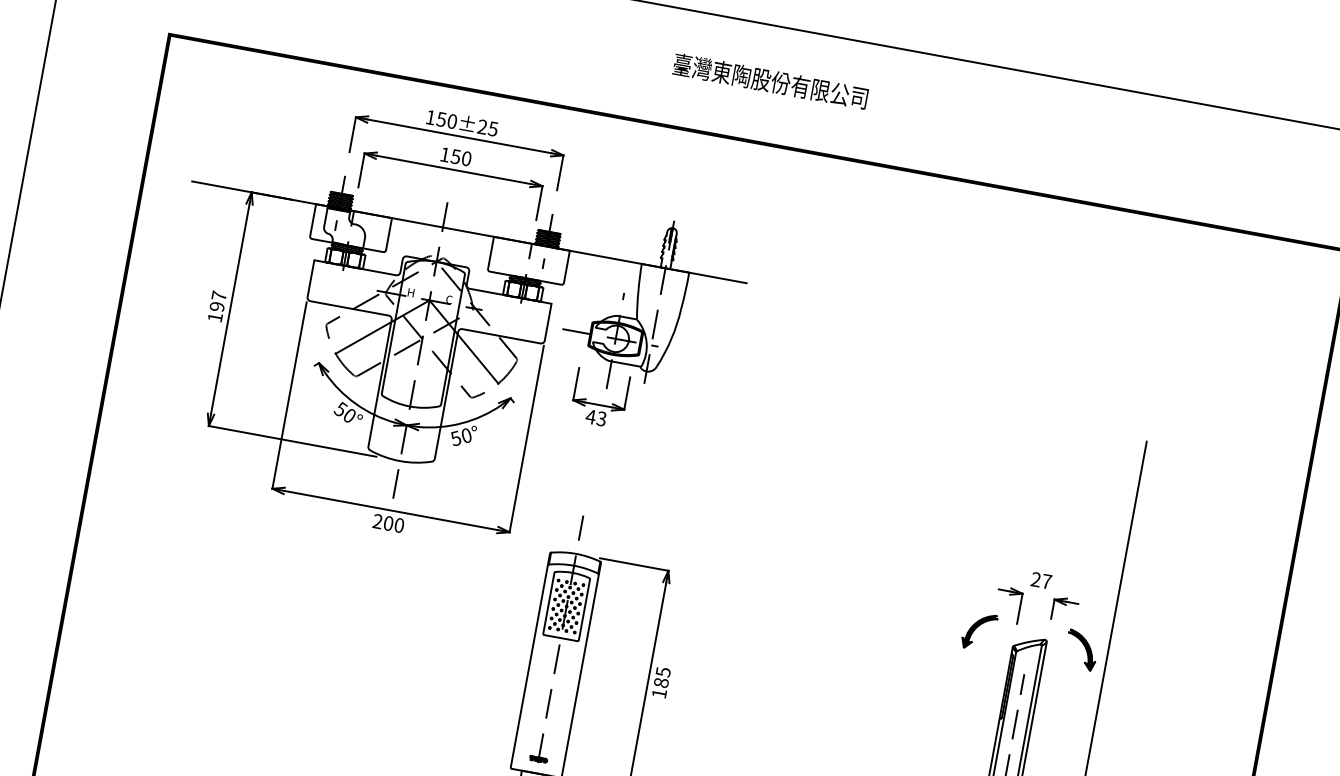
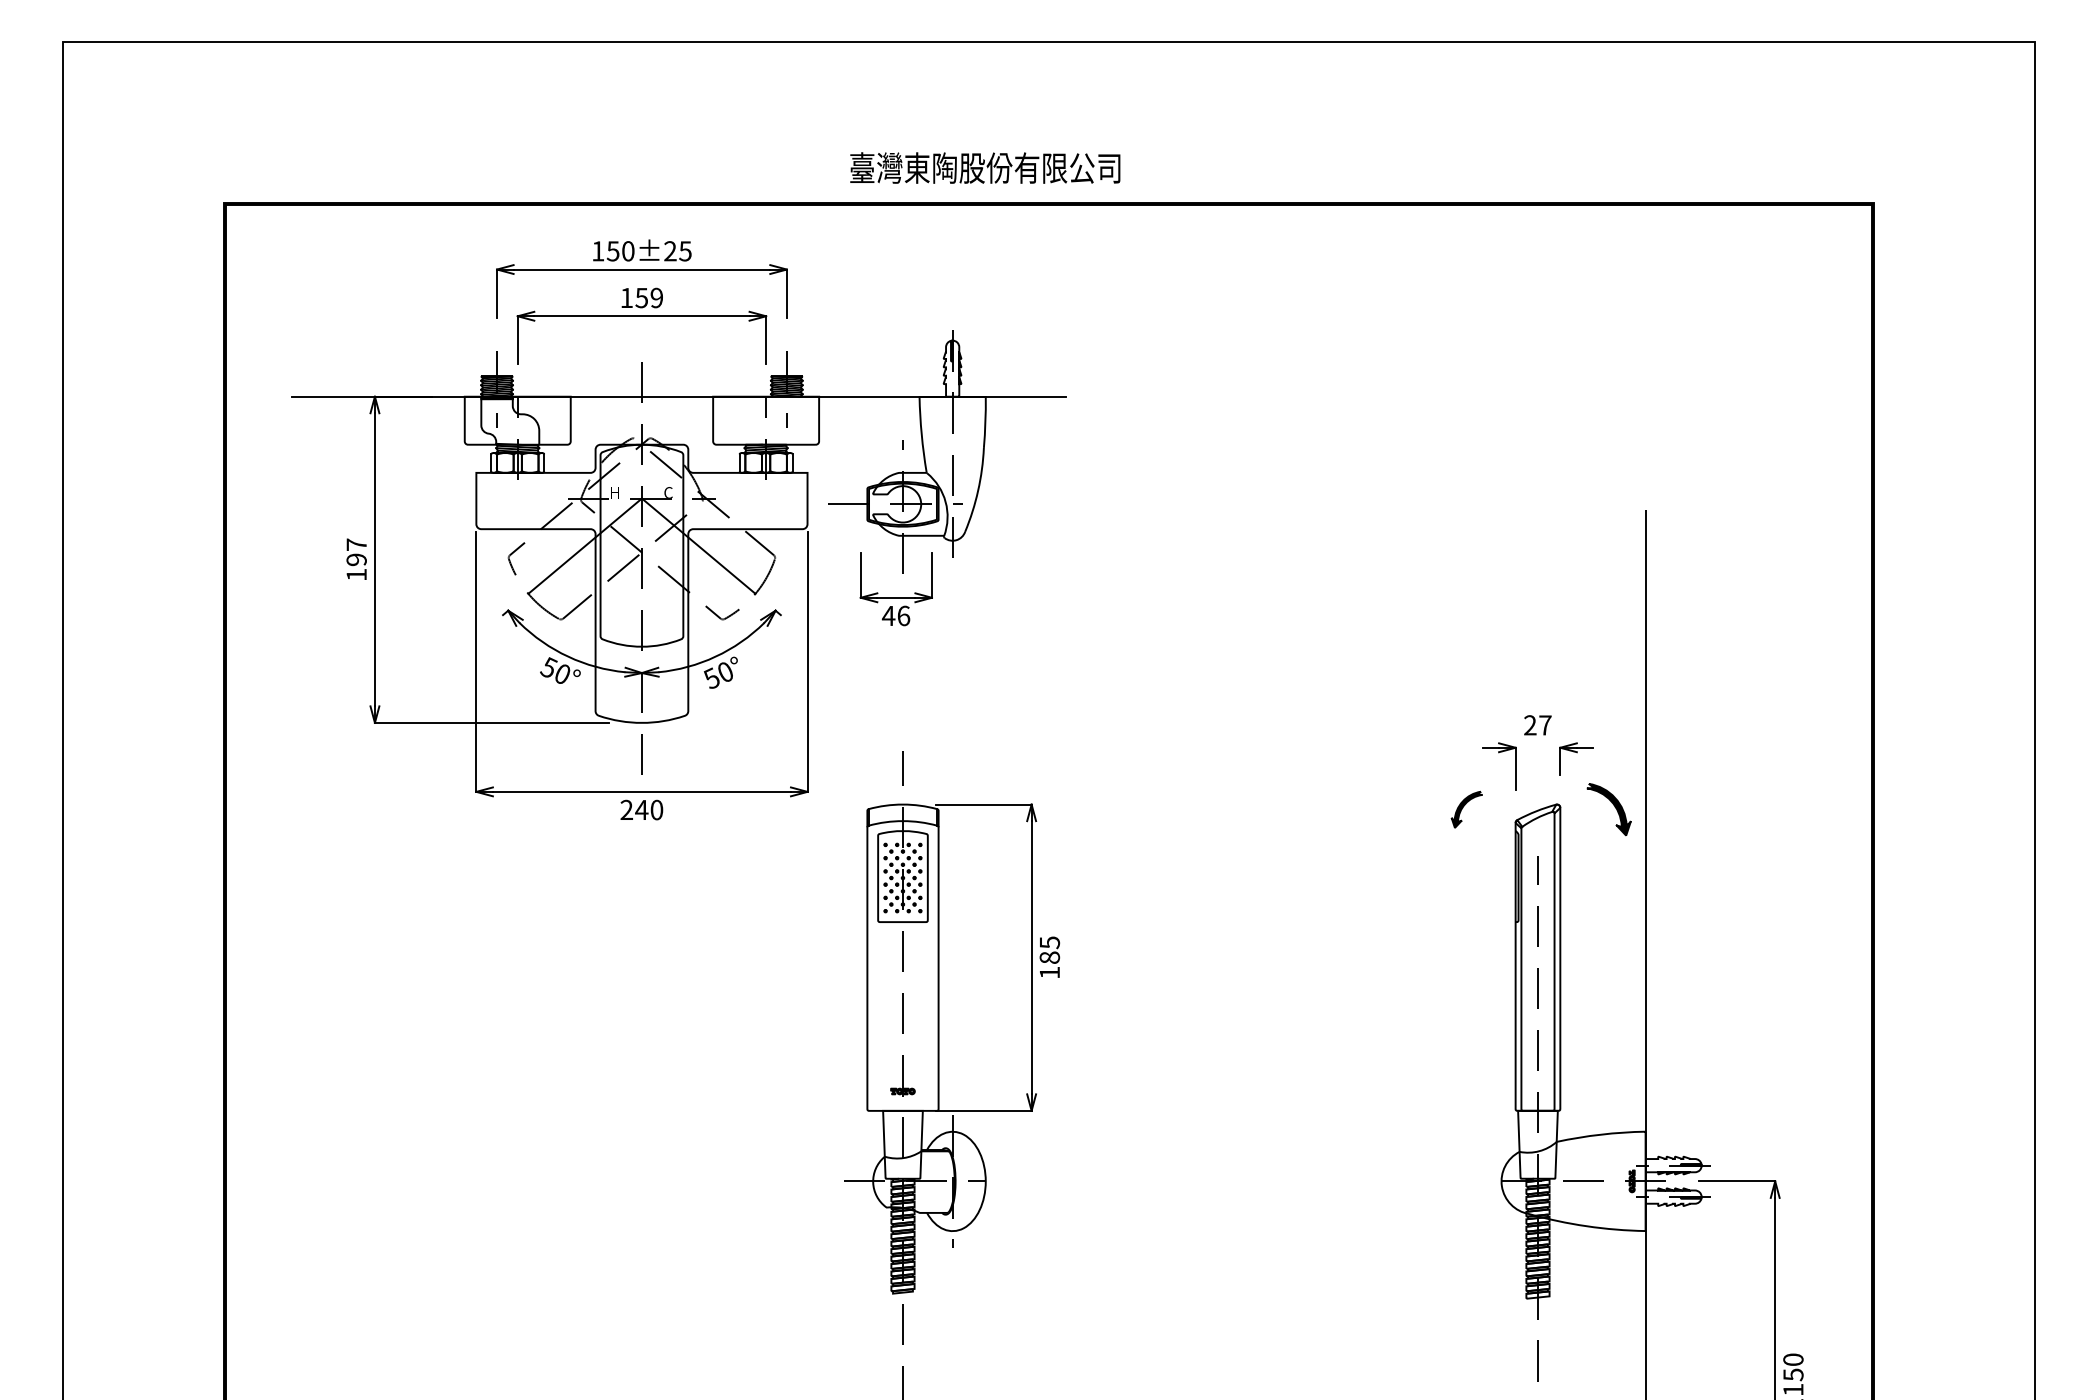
text: (770, 80) -> (985, 167), moved
text: (466, 159) -> (656, 298), 150 -> 159
text: (601, 418) -> (903, 615), 43 -> 46
text: (388, 523) -> (641, 809), 200 -> 240
part: (979, 631) -> (1466, 809), size x0.7

